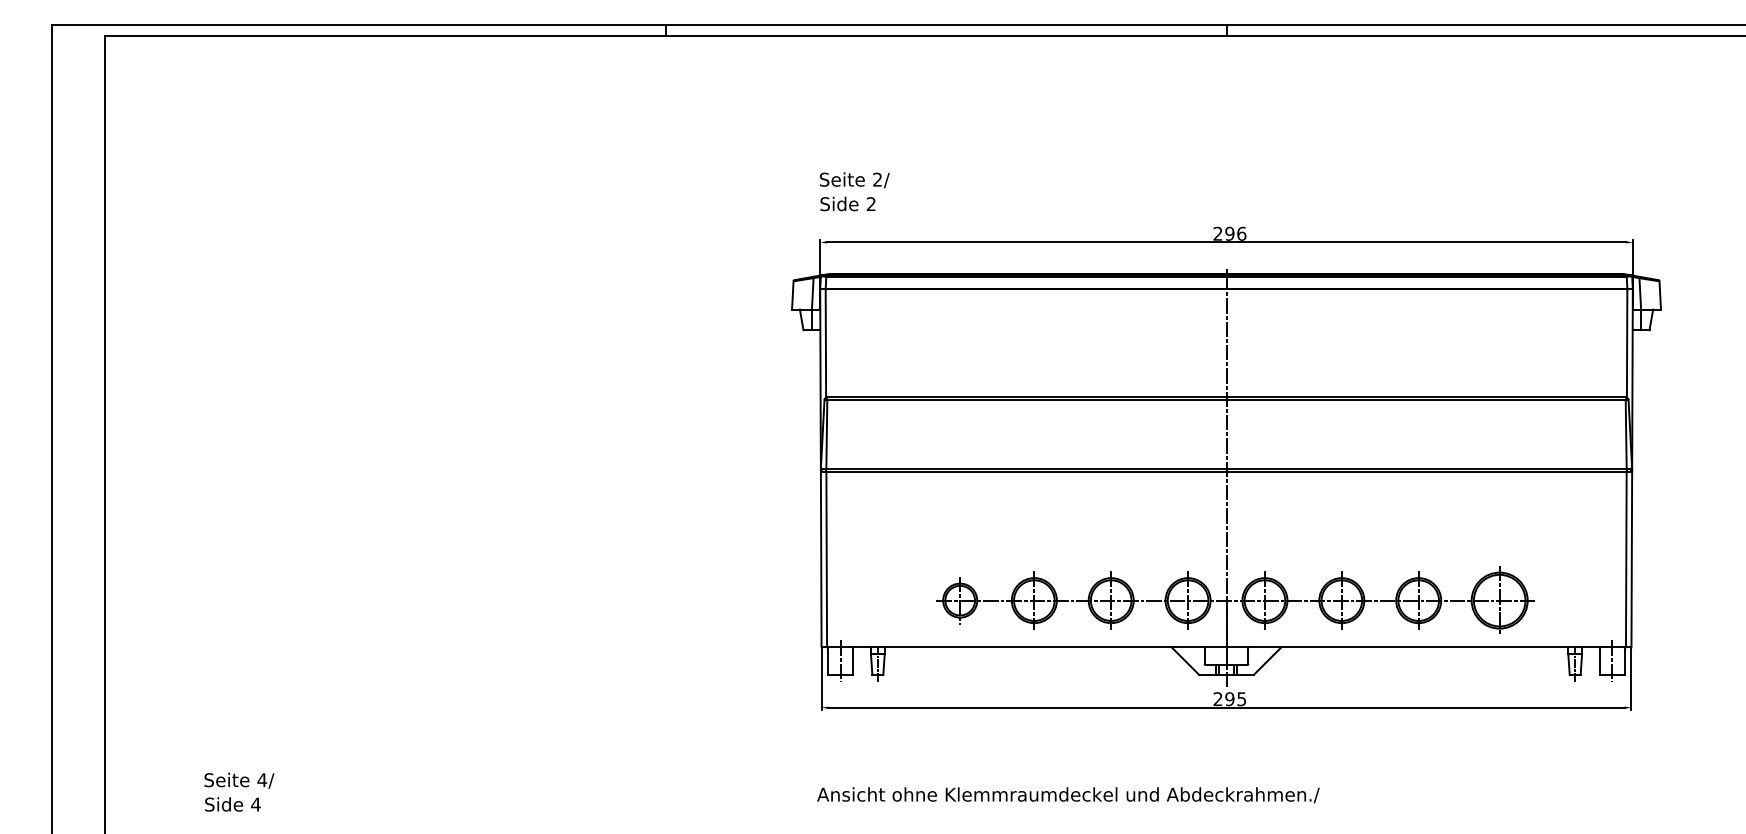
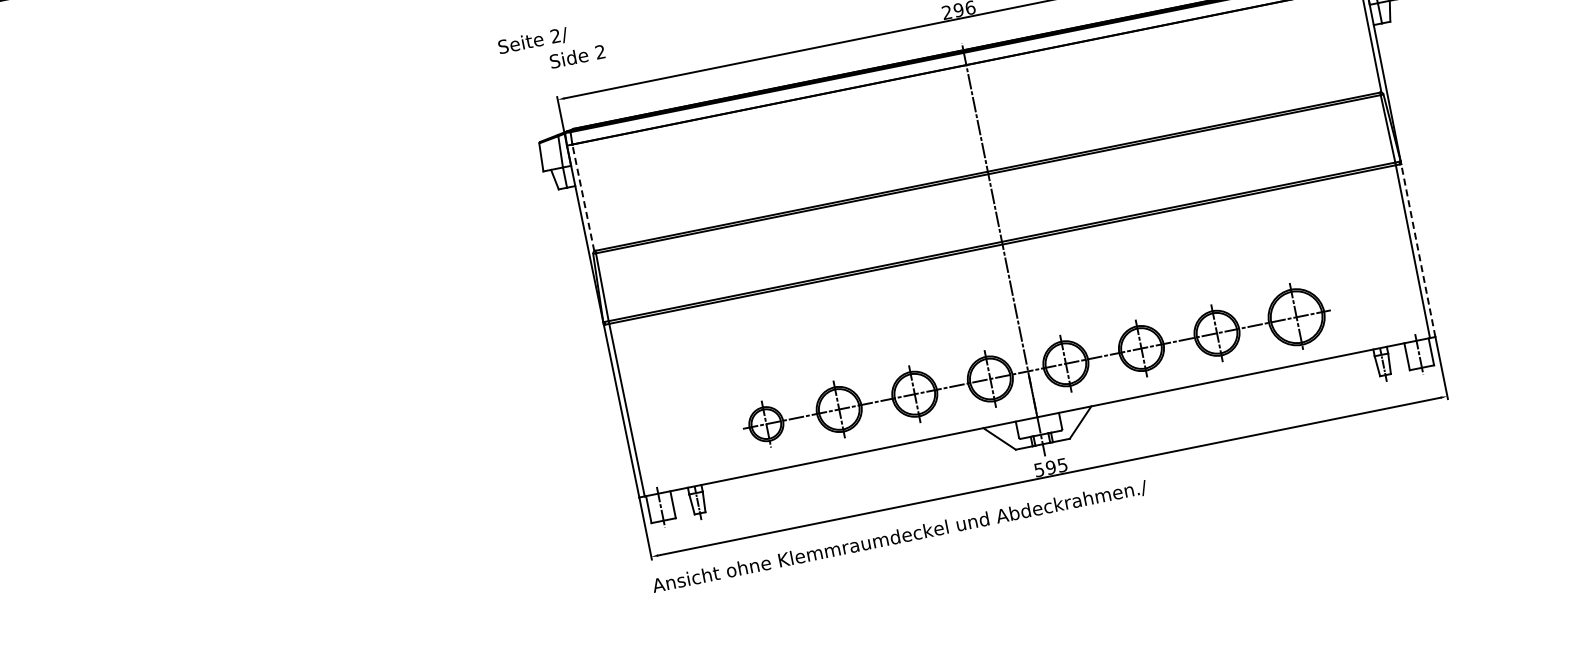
text: (854, 180) -> (533, 41), moved
line: (825, 342) -> (582, 197), solid -> dashed
line: (1631, 559) -> (1418, 250), solid -> dashed
text: (1217, 699) -> (1038, 470), 295 -> 595
text: (1068, 795) -> (899, 537), moved

